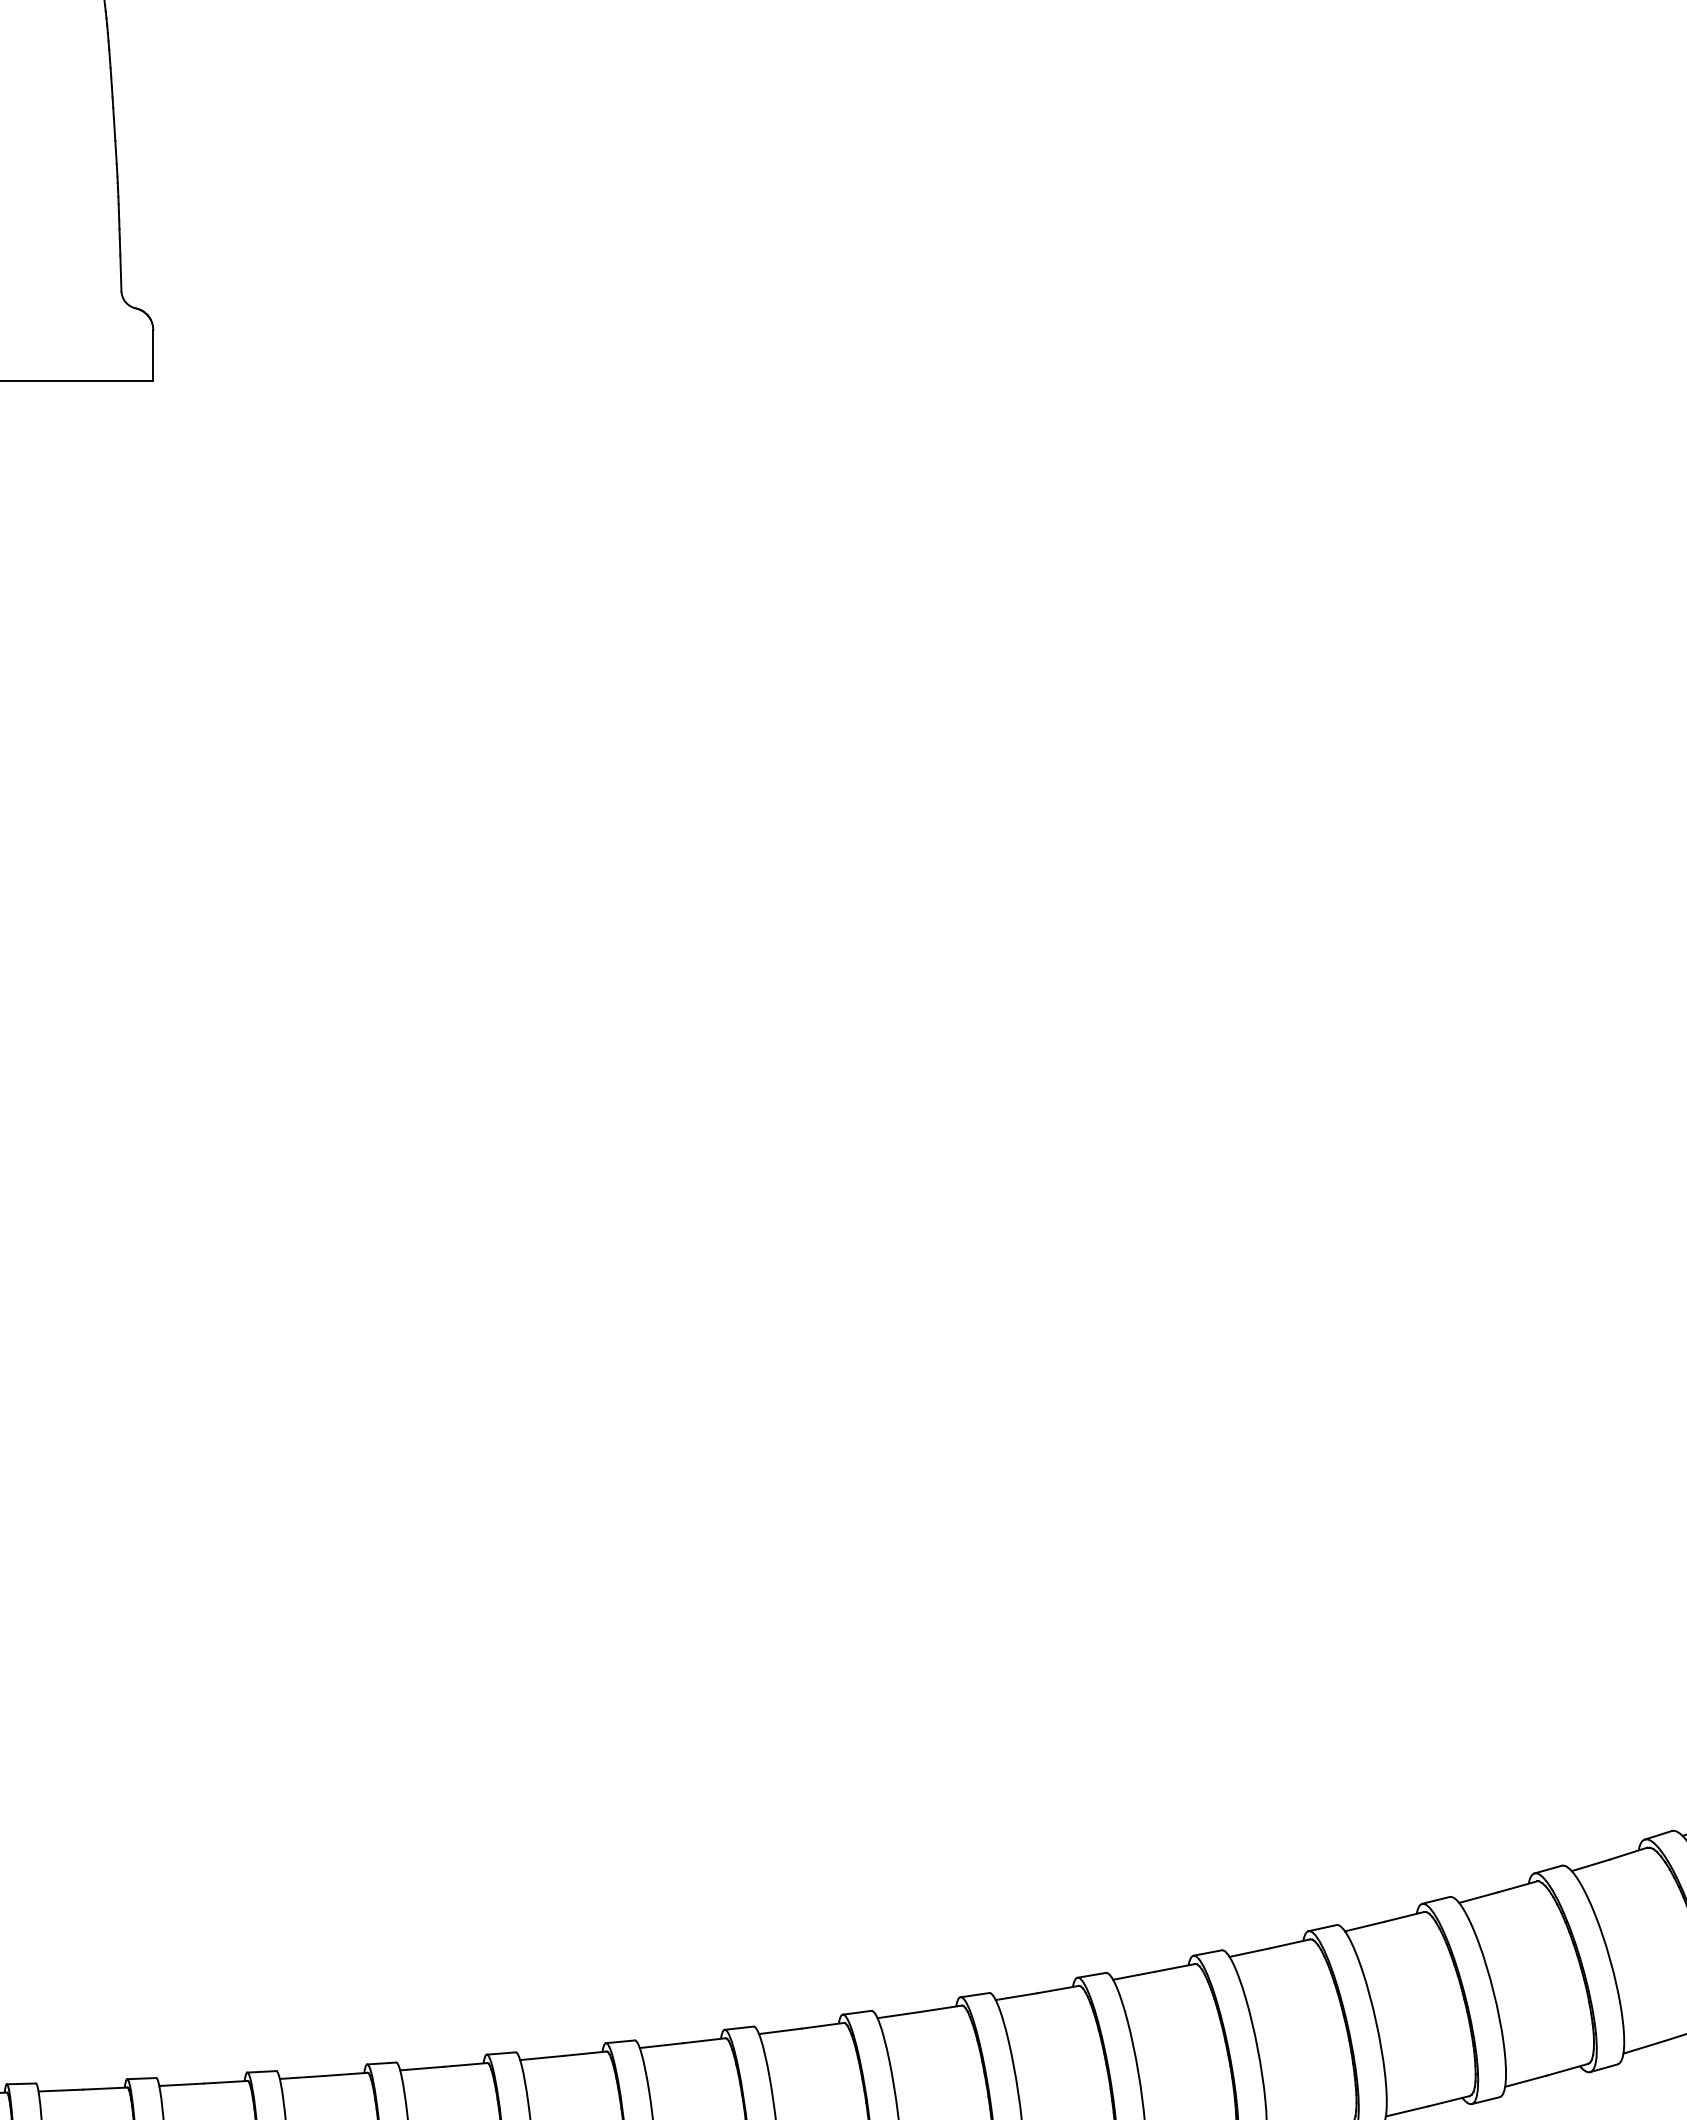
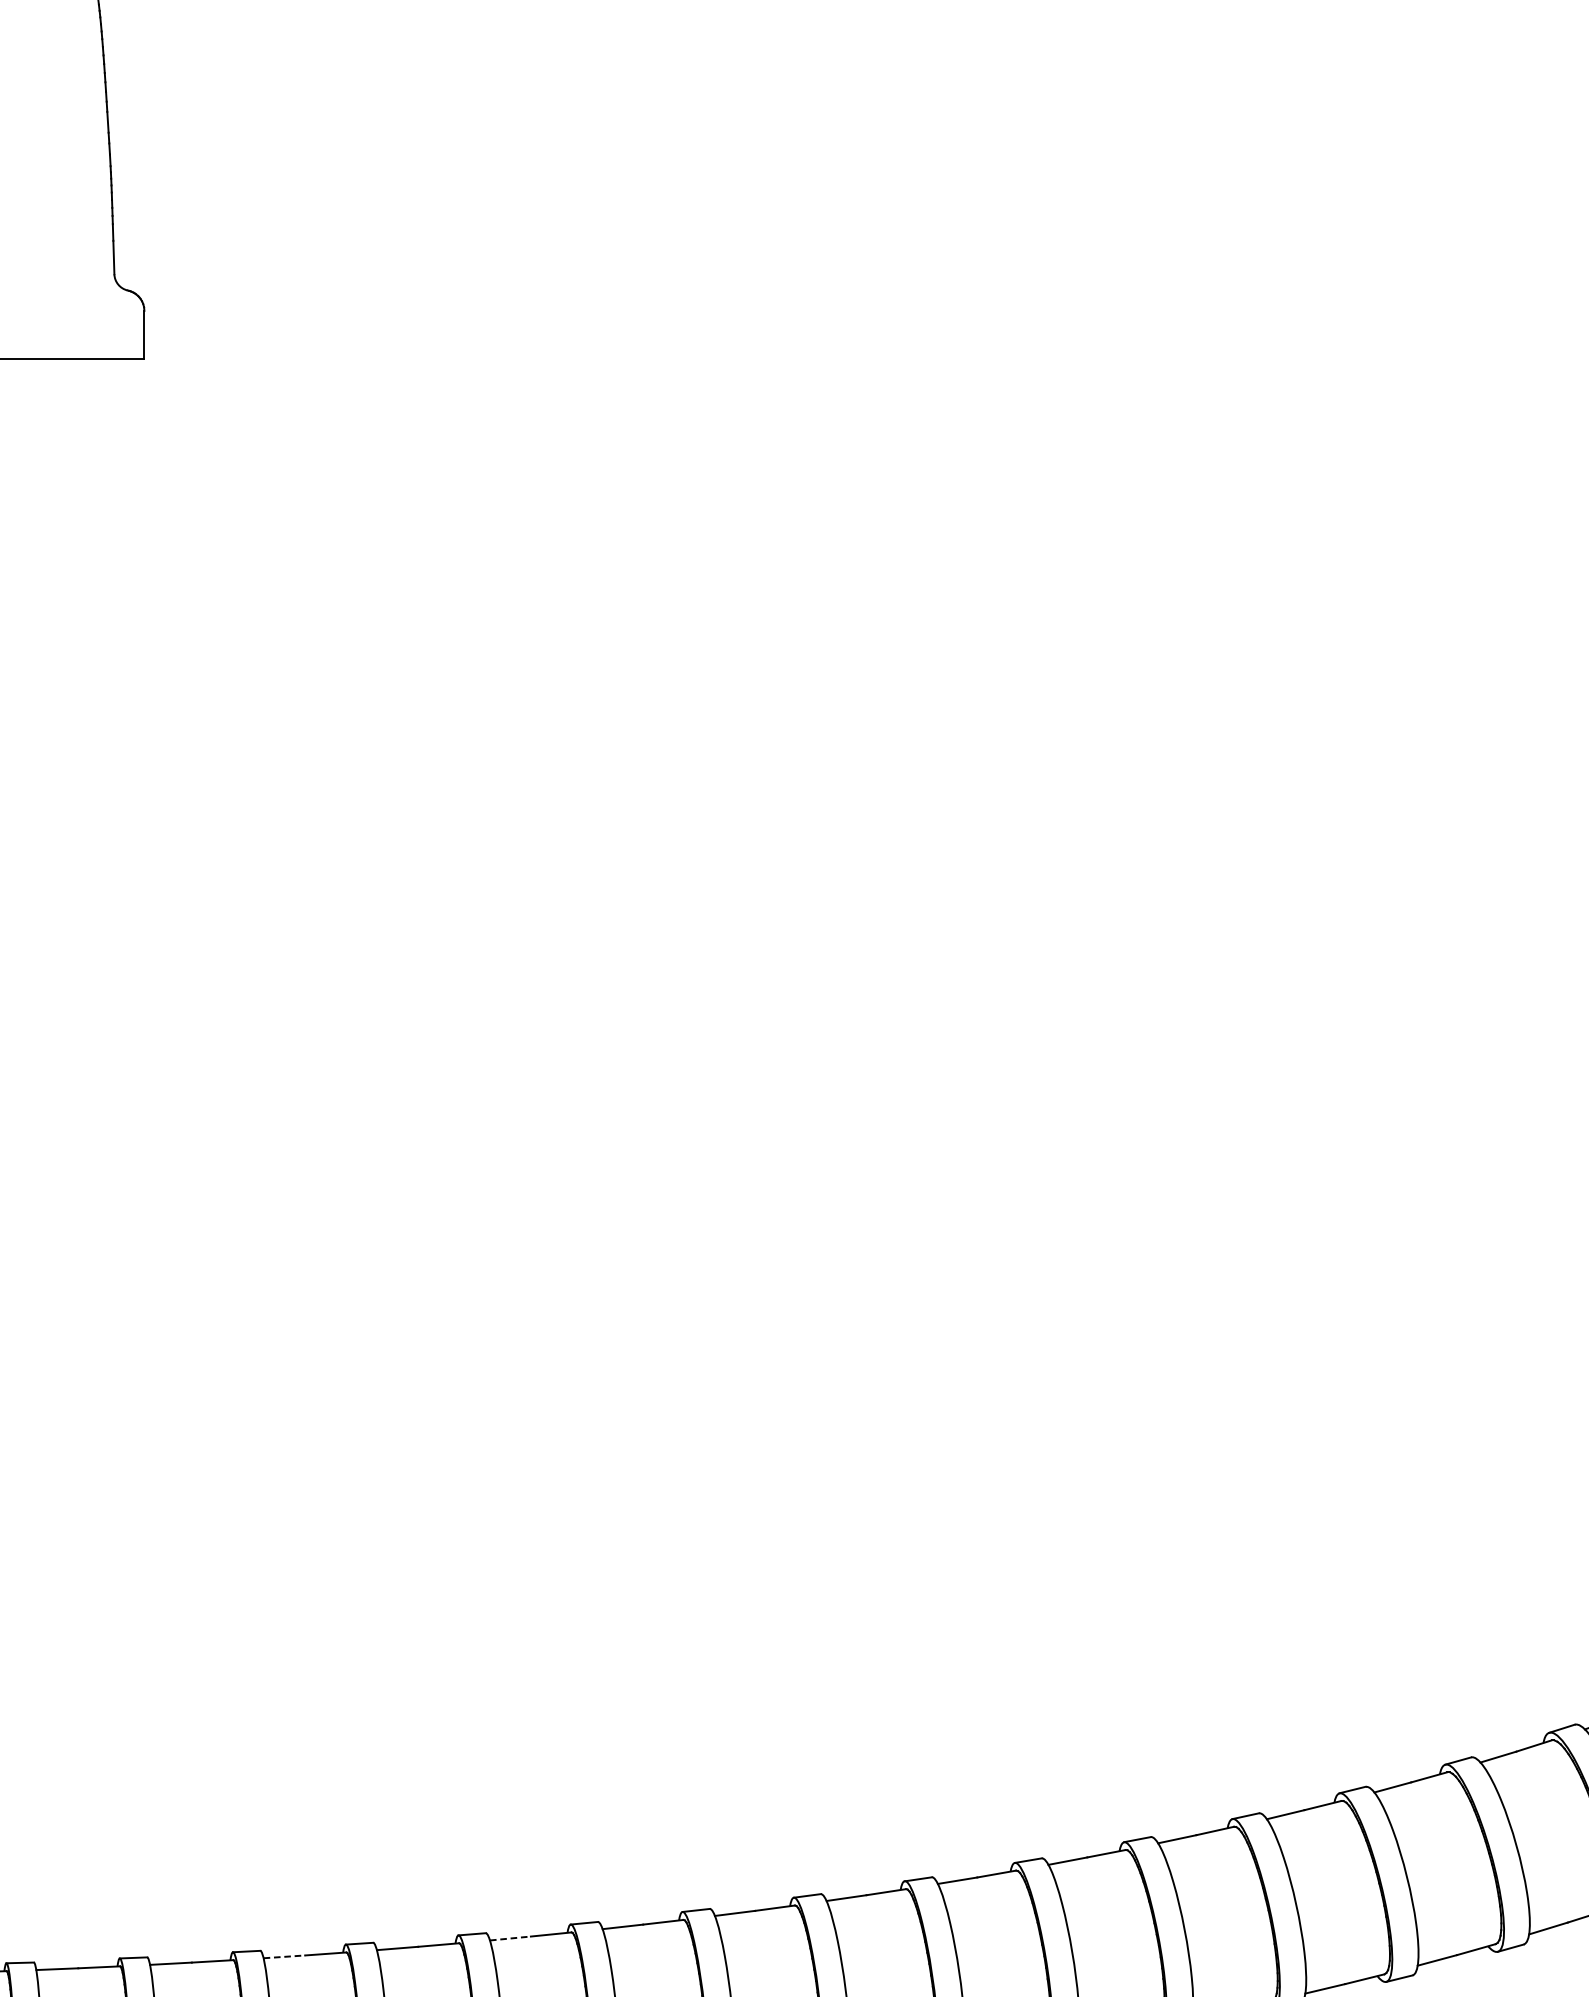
line: (541, 2057) -> (510, 1938), solid -> dashed
line: (302, 2077) -> (284, 1956), solid -> dashed

